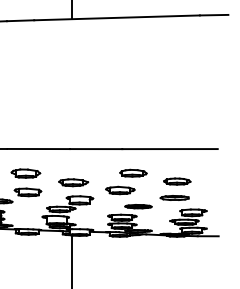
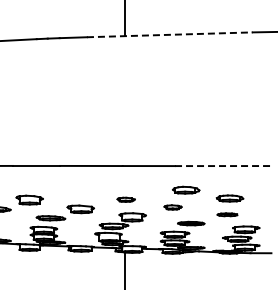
line: (116, 17) -> (169, 34), solid -> dashed
line: (169, 149) -> (222, 166), solid -> dashed
part: (25, 173) -> (78, 190), removed
part: (72, 182) -> (125, 199), size x0.6
part: (119, 190) -> (172, 207), size x0.6
part: (174, 197) -> (227, 214), size x0.7

